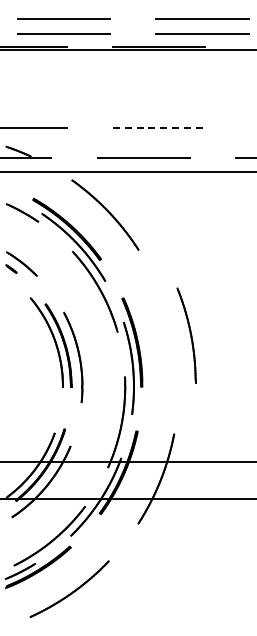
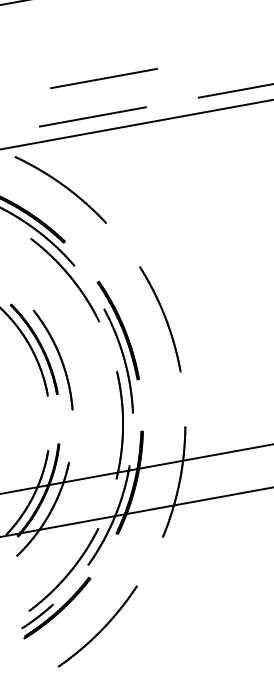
line: (159, 127) -> (104, 78), dashed -> solid
part: (186, 335) -> (160, 319), moved

